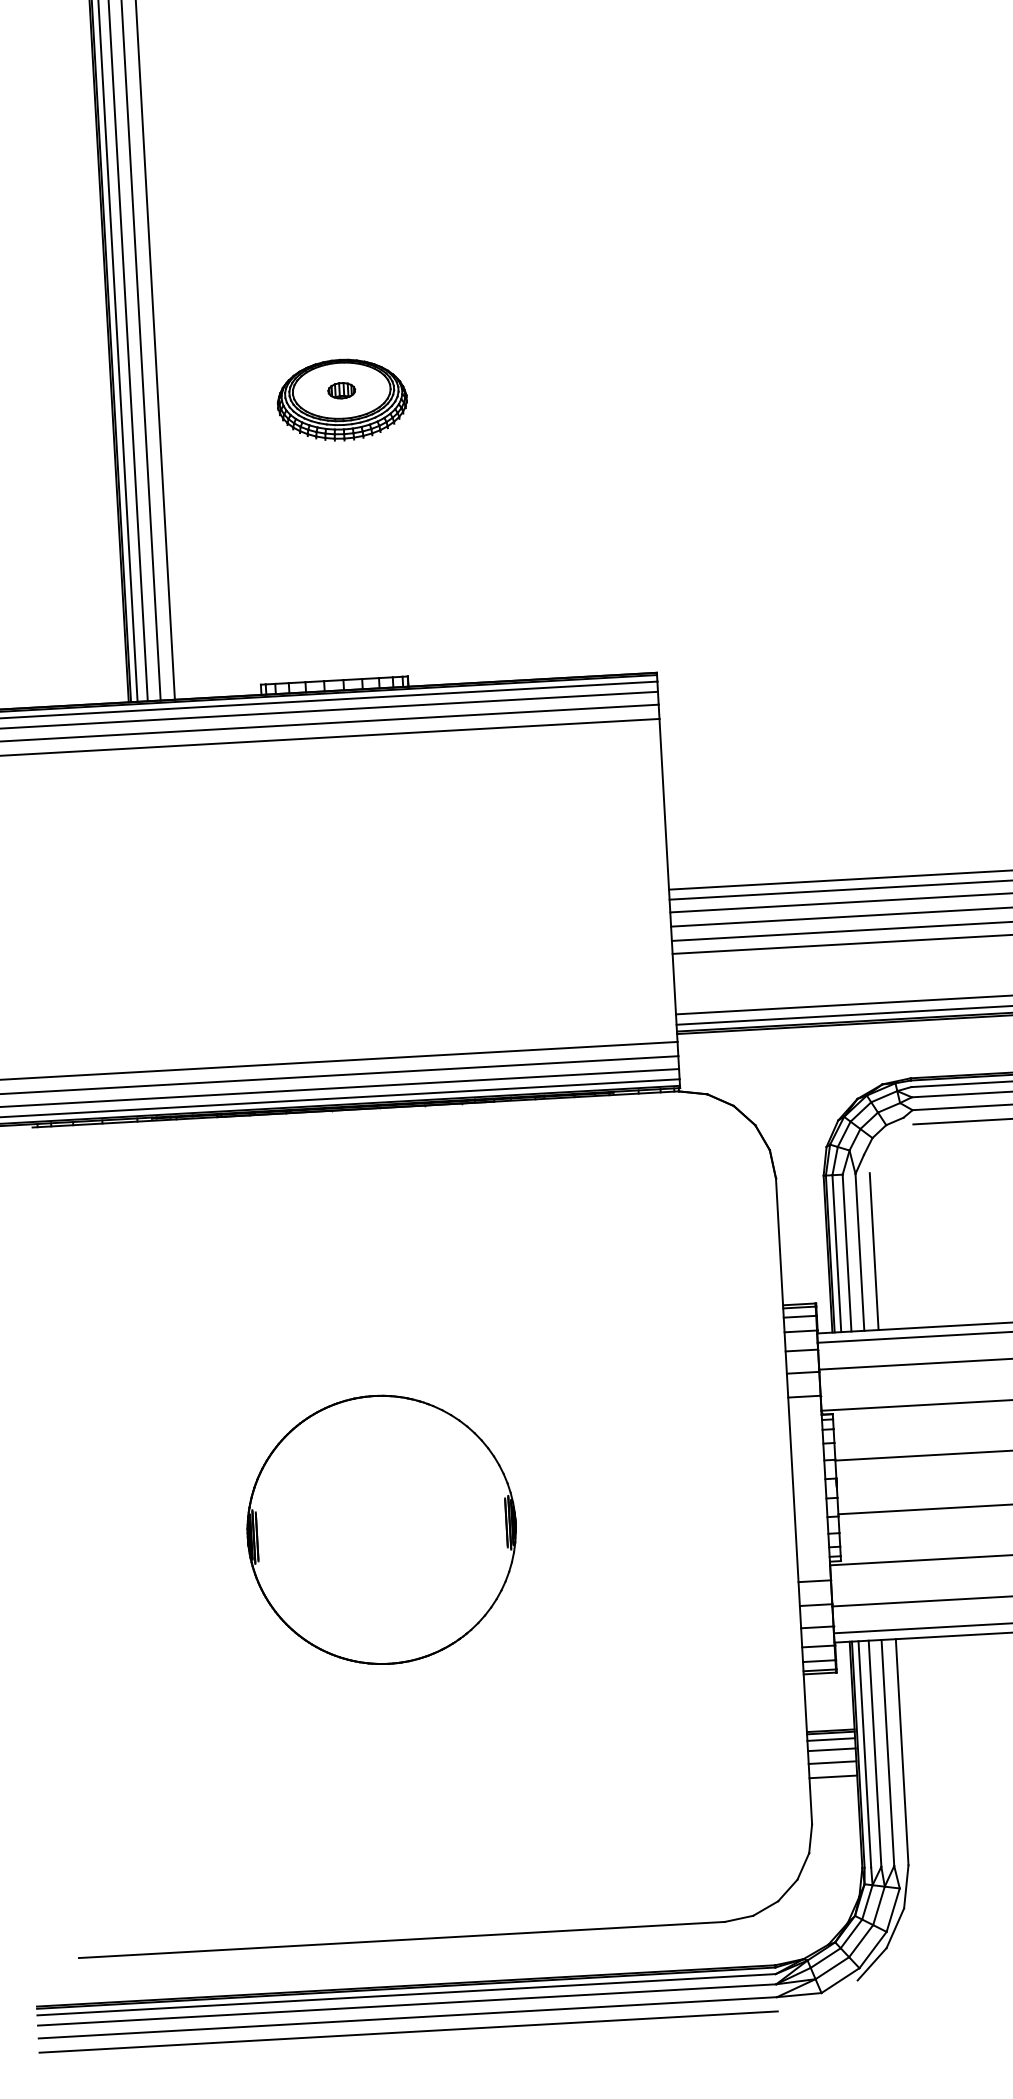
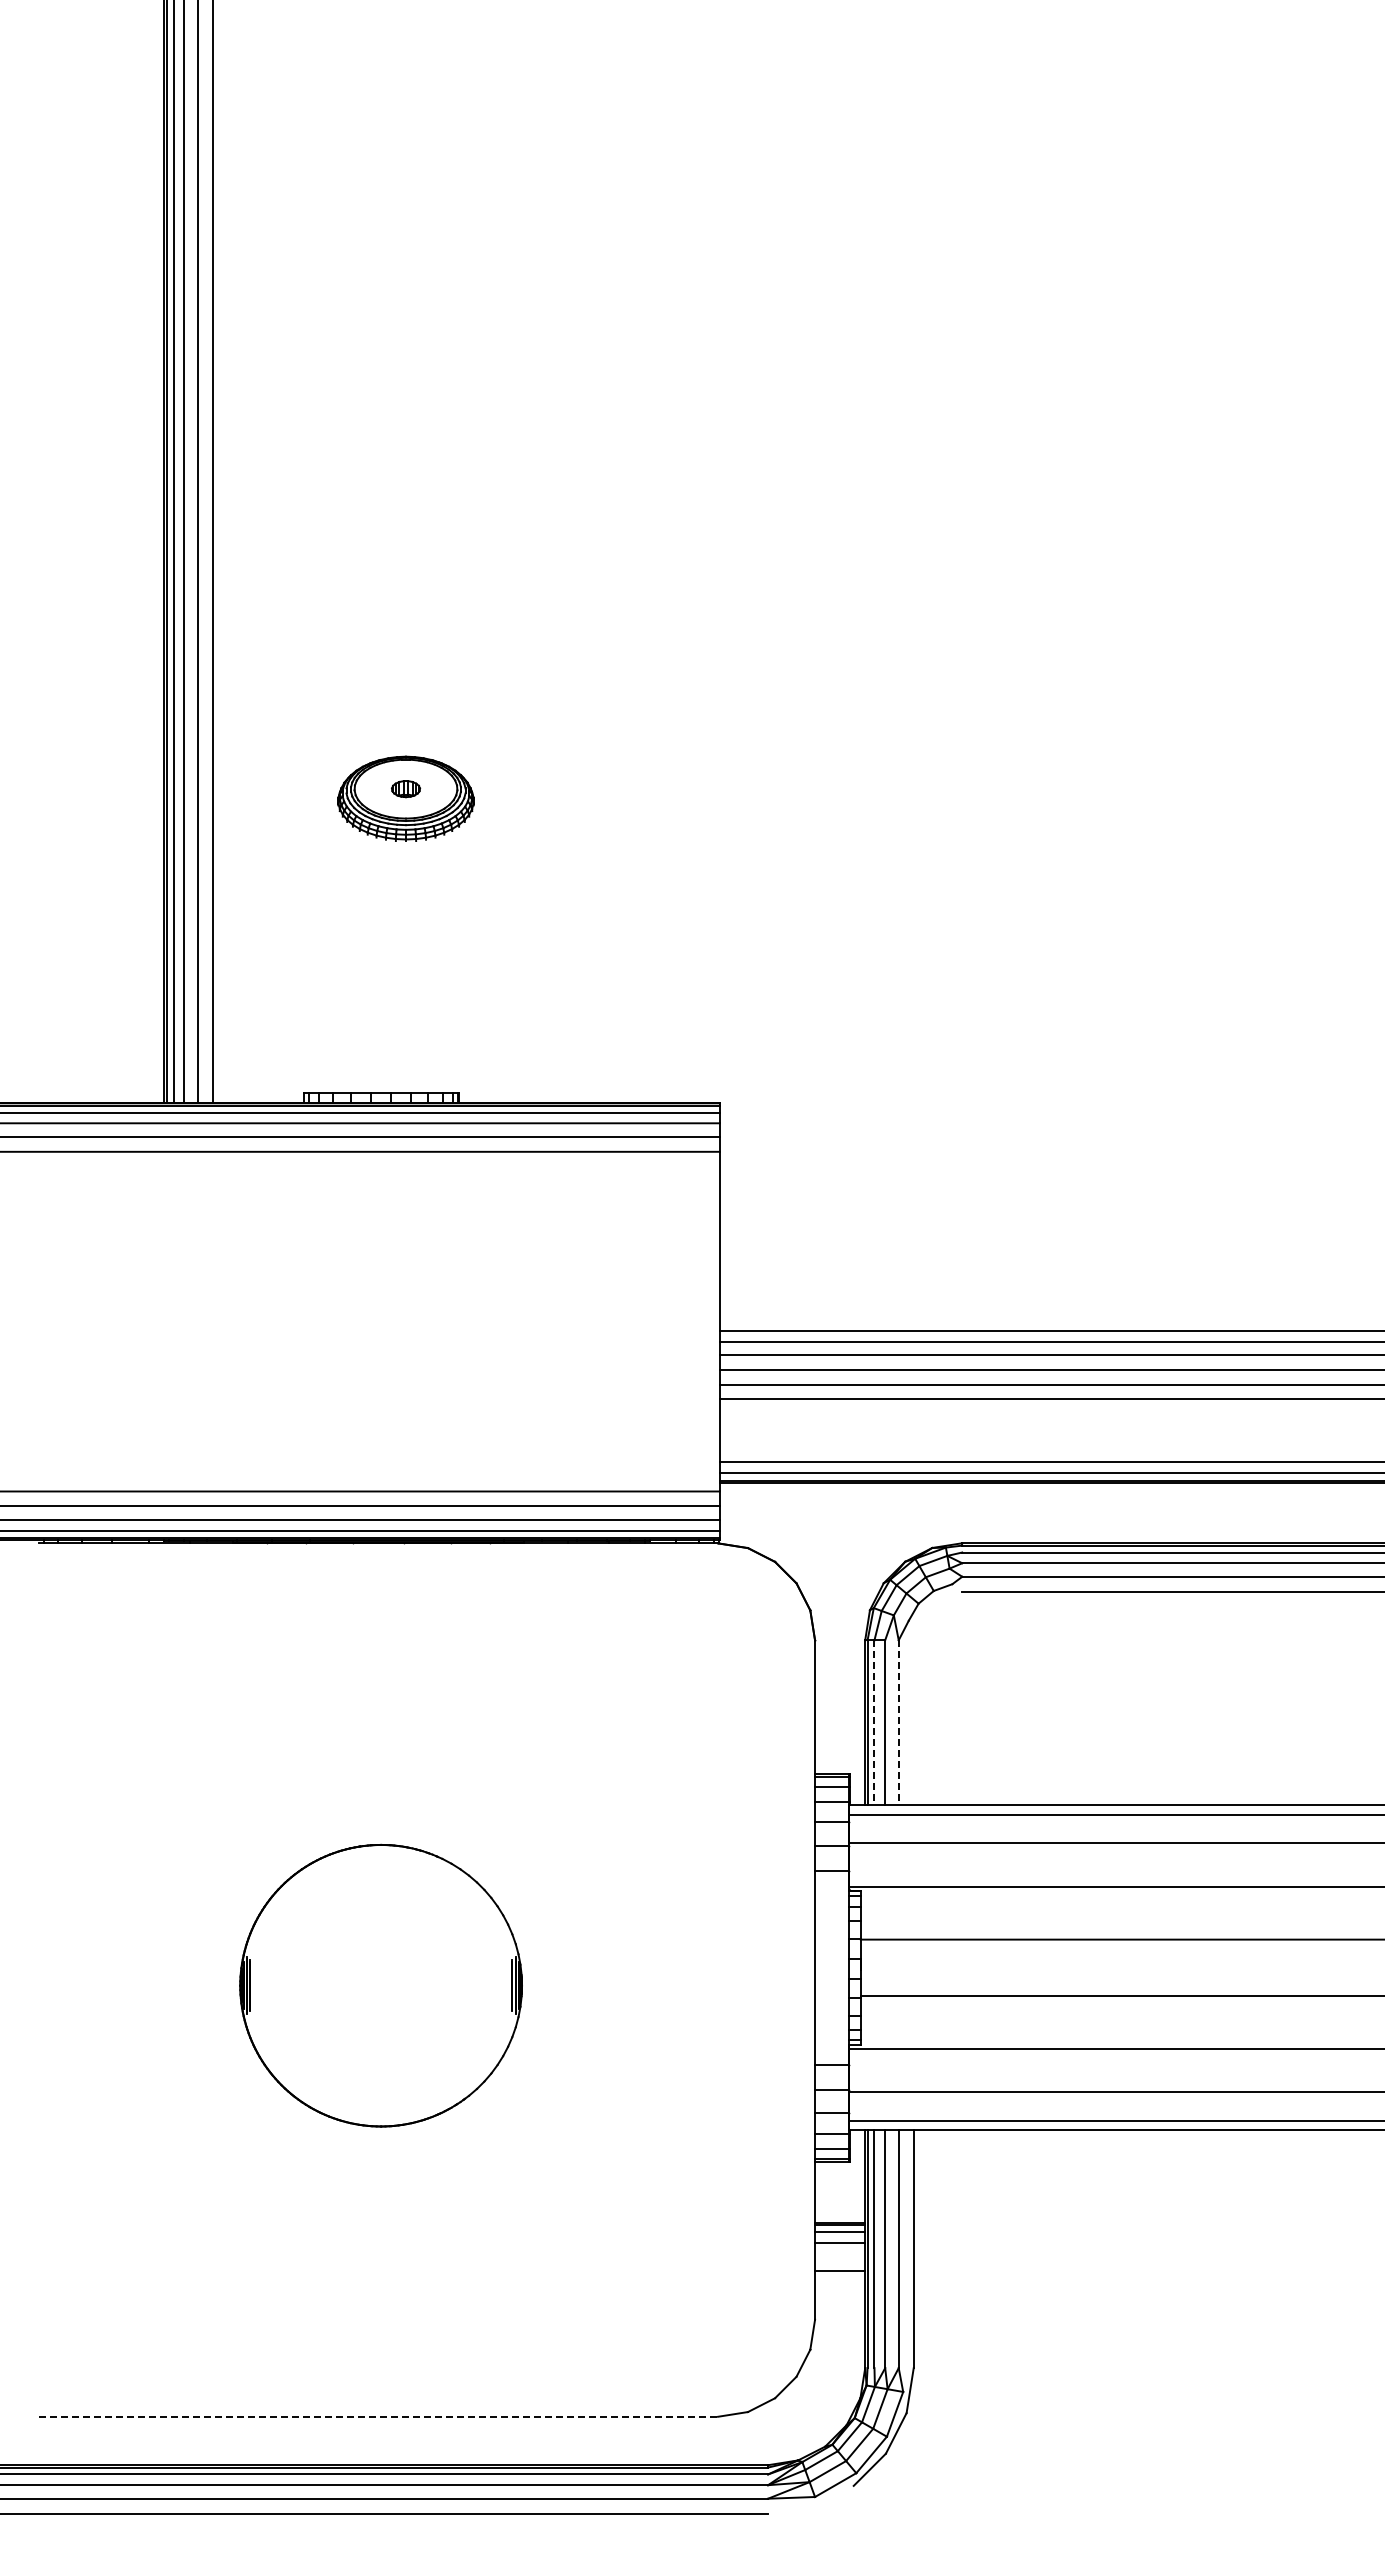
line: (873, 1251) -> (913, 1722), removed
line: (859, 1253) -> (898, 1723), solid -> dashed
line: (836, 1254) -> (874, 1723), solid -> dashed
line: (832, 1762) -> (840, 2256), removed
line: (402, 1939) -> (378, 2416), solid -> dashed

